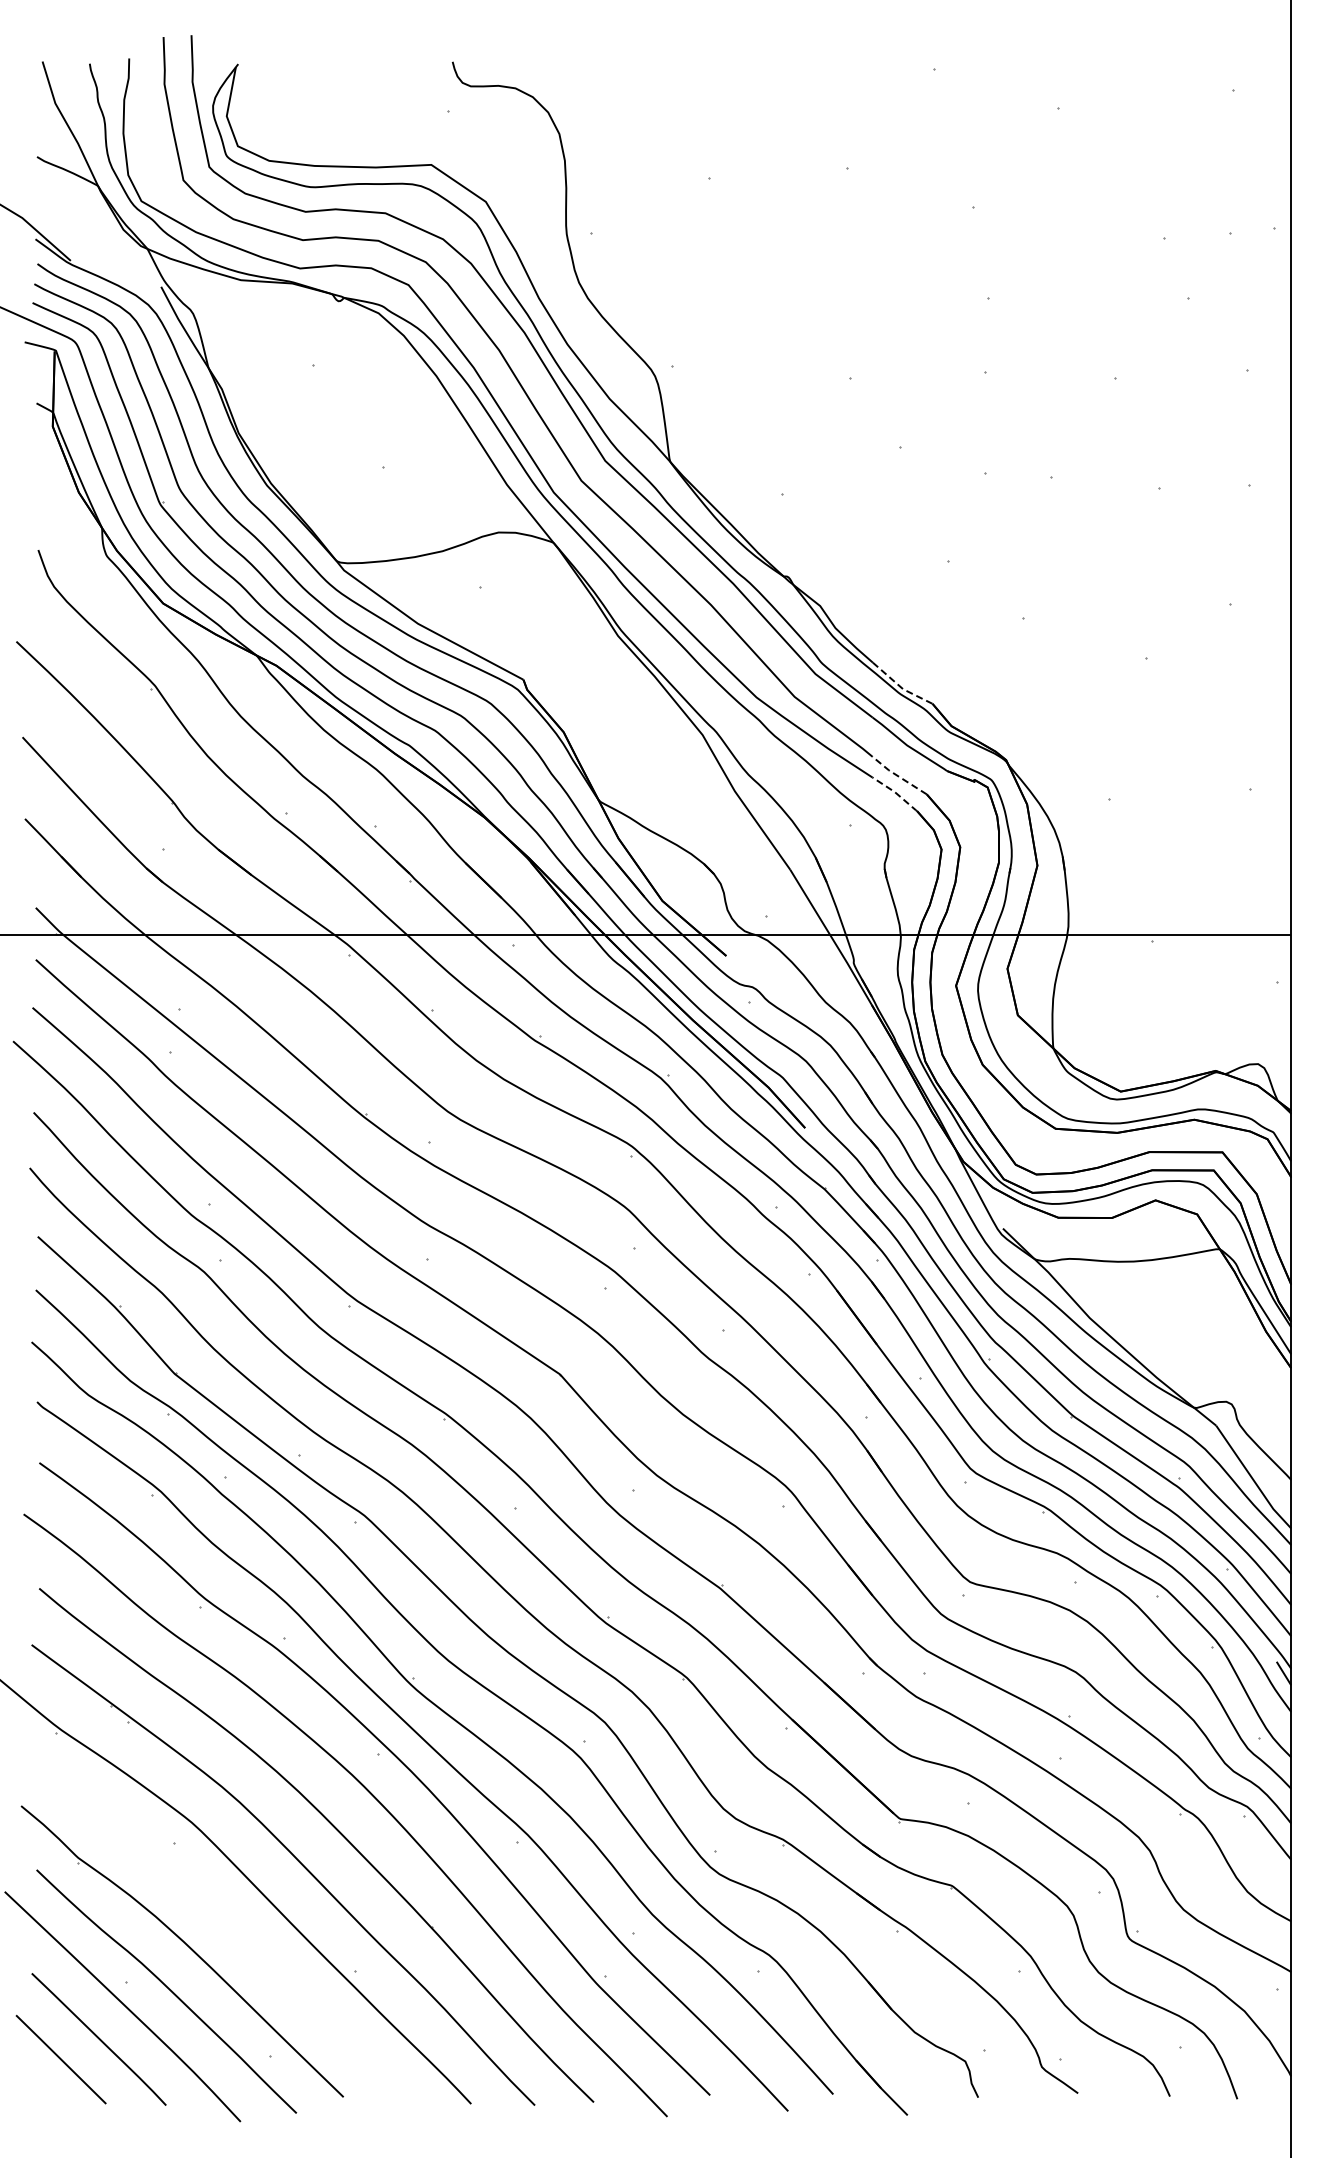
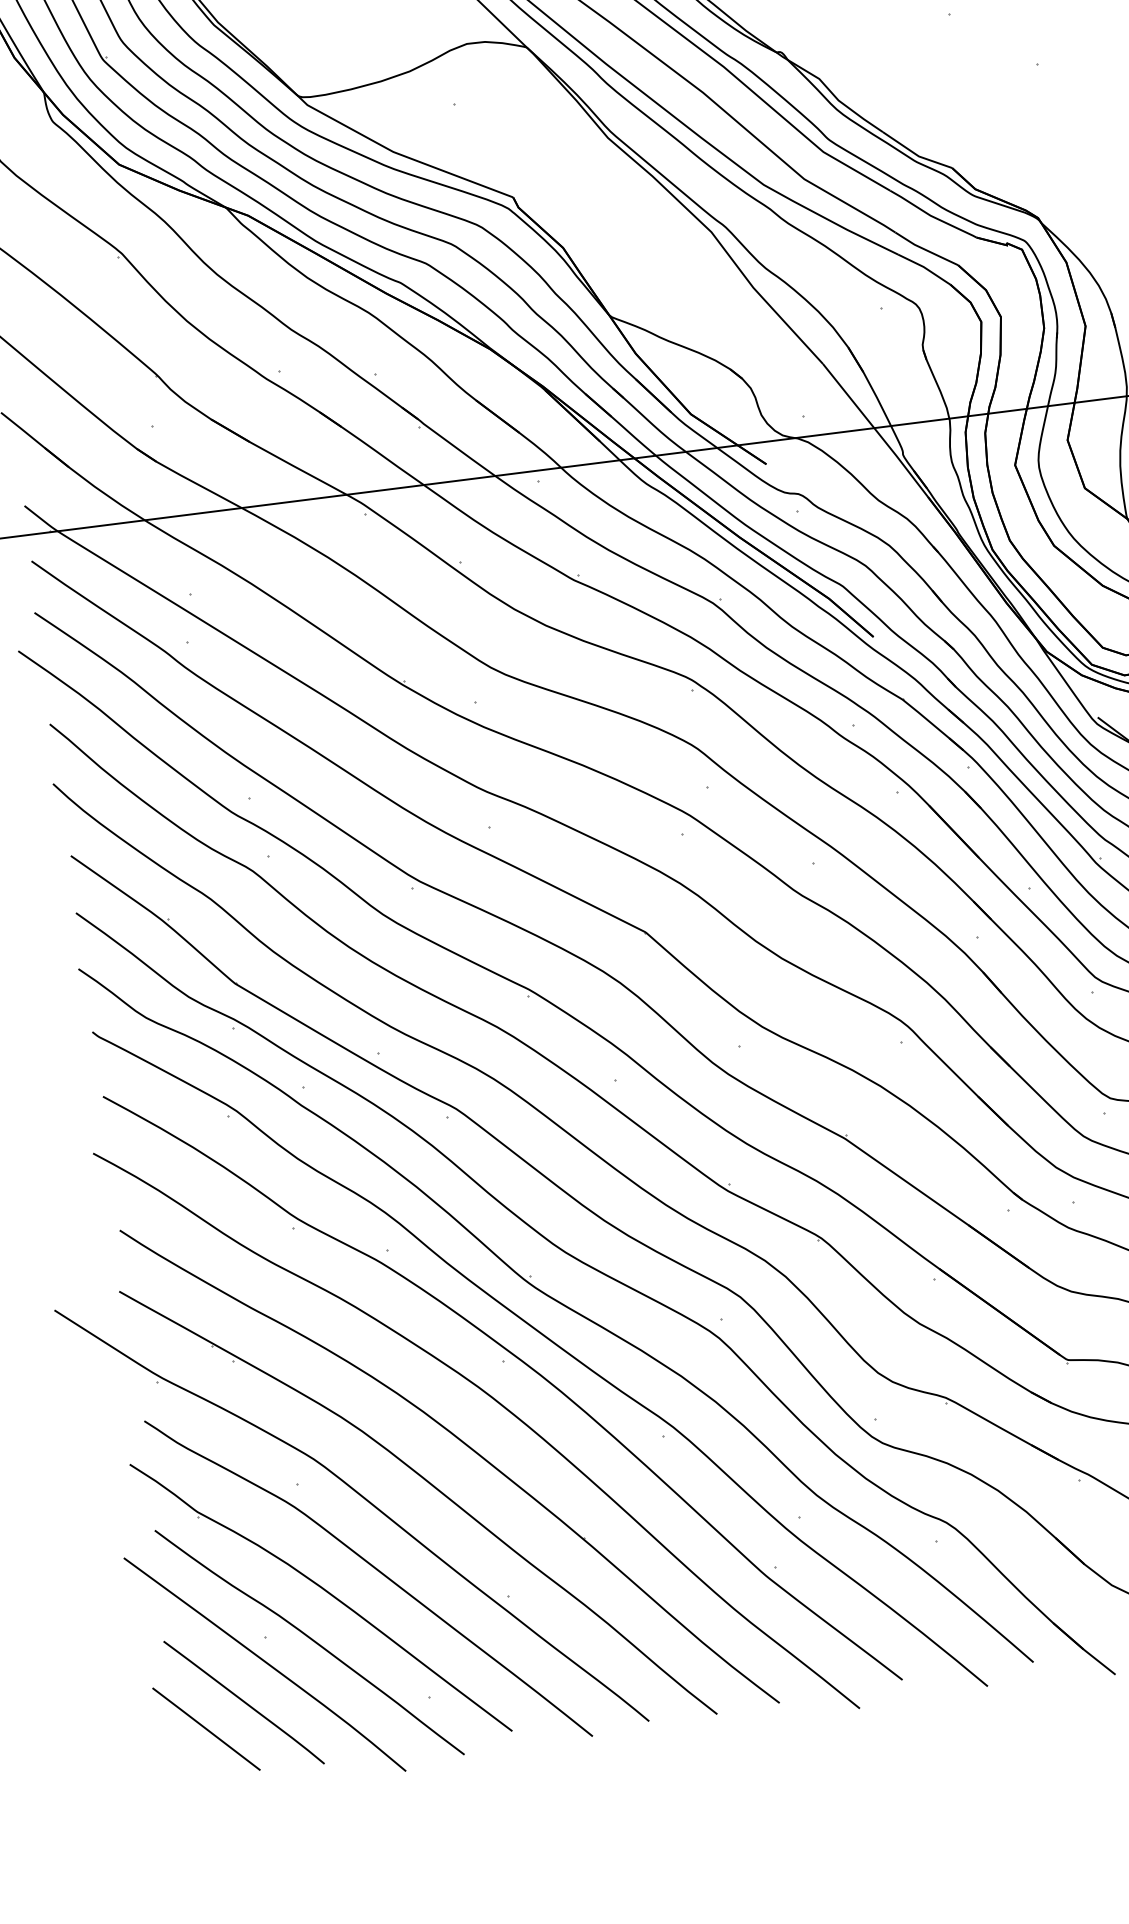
line: (901, 687) -> (916, 154), dashed -> solid
line: (898, 776) -> (925, 249), dashed -> solid
line: (896, 793) -> (925, 268), dashed -> solid
curve: (235, 1931) -> (374, 1569), added

